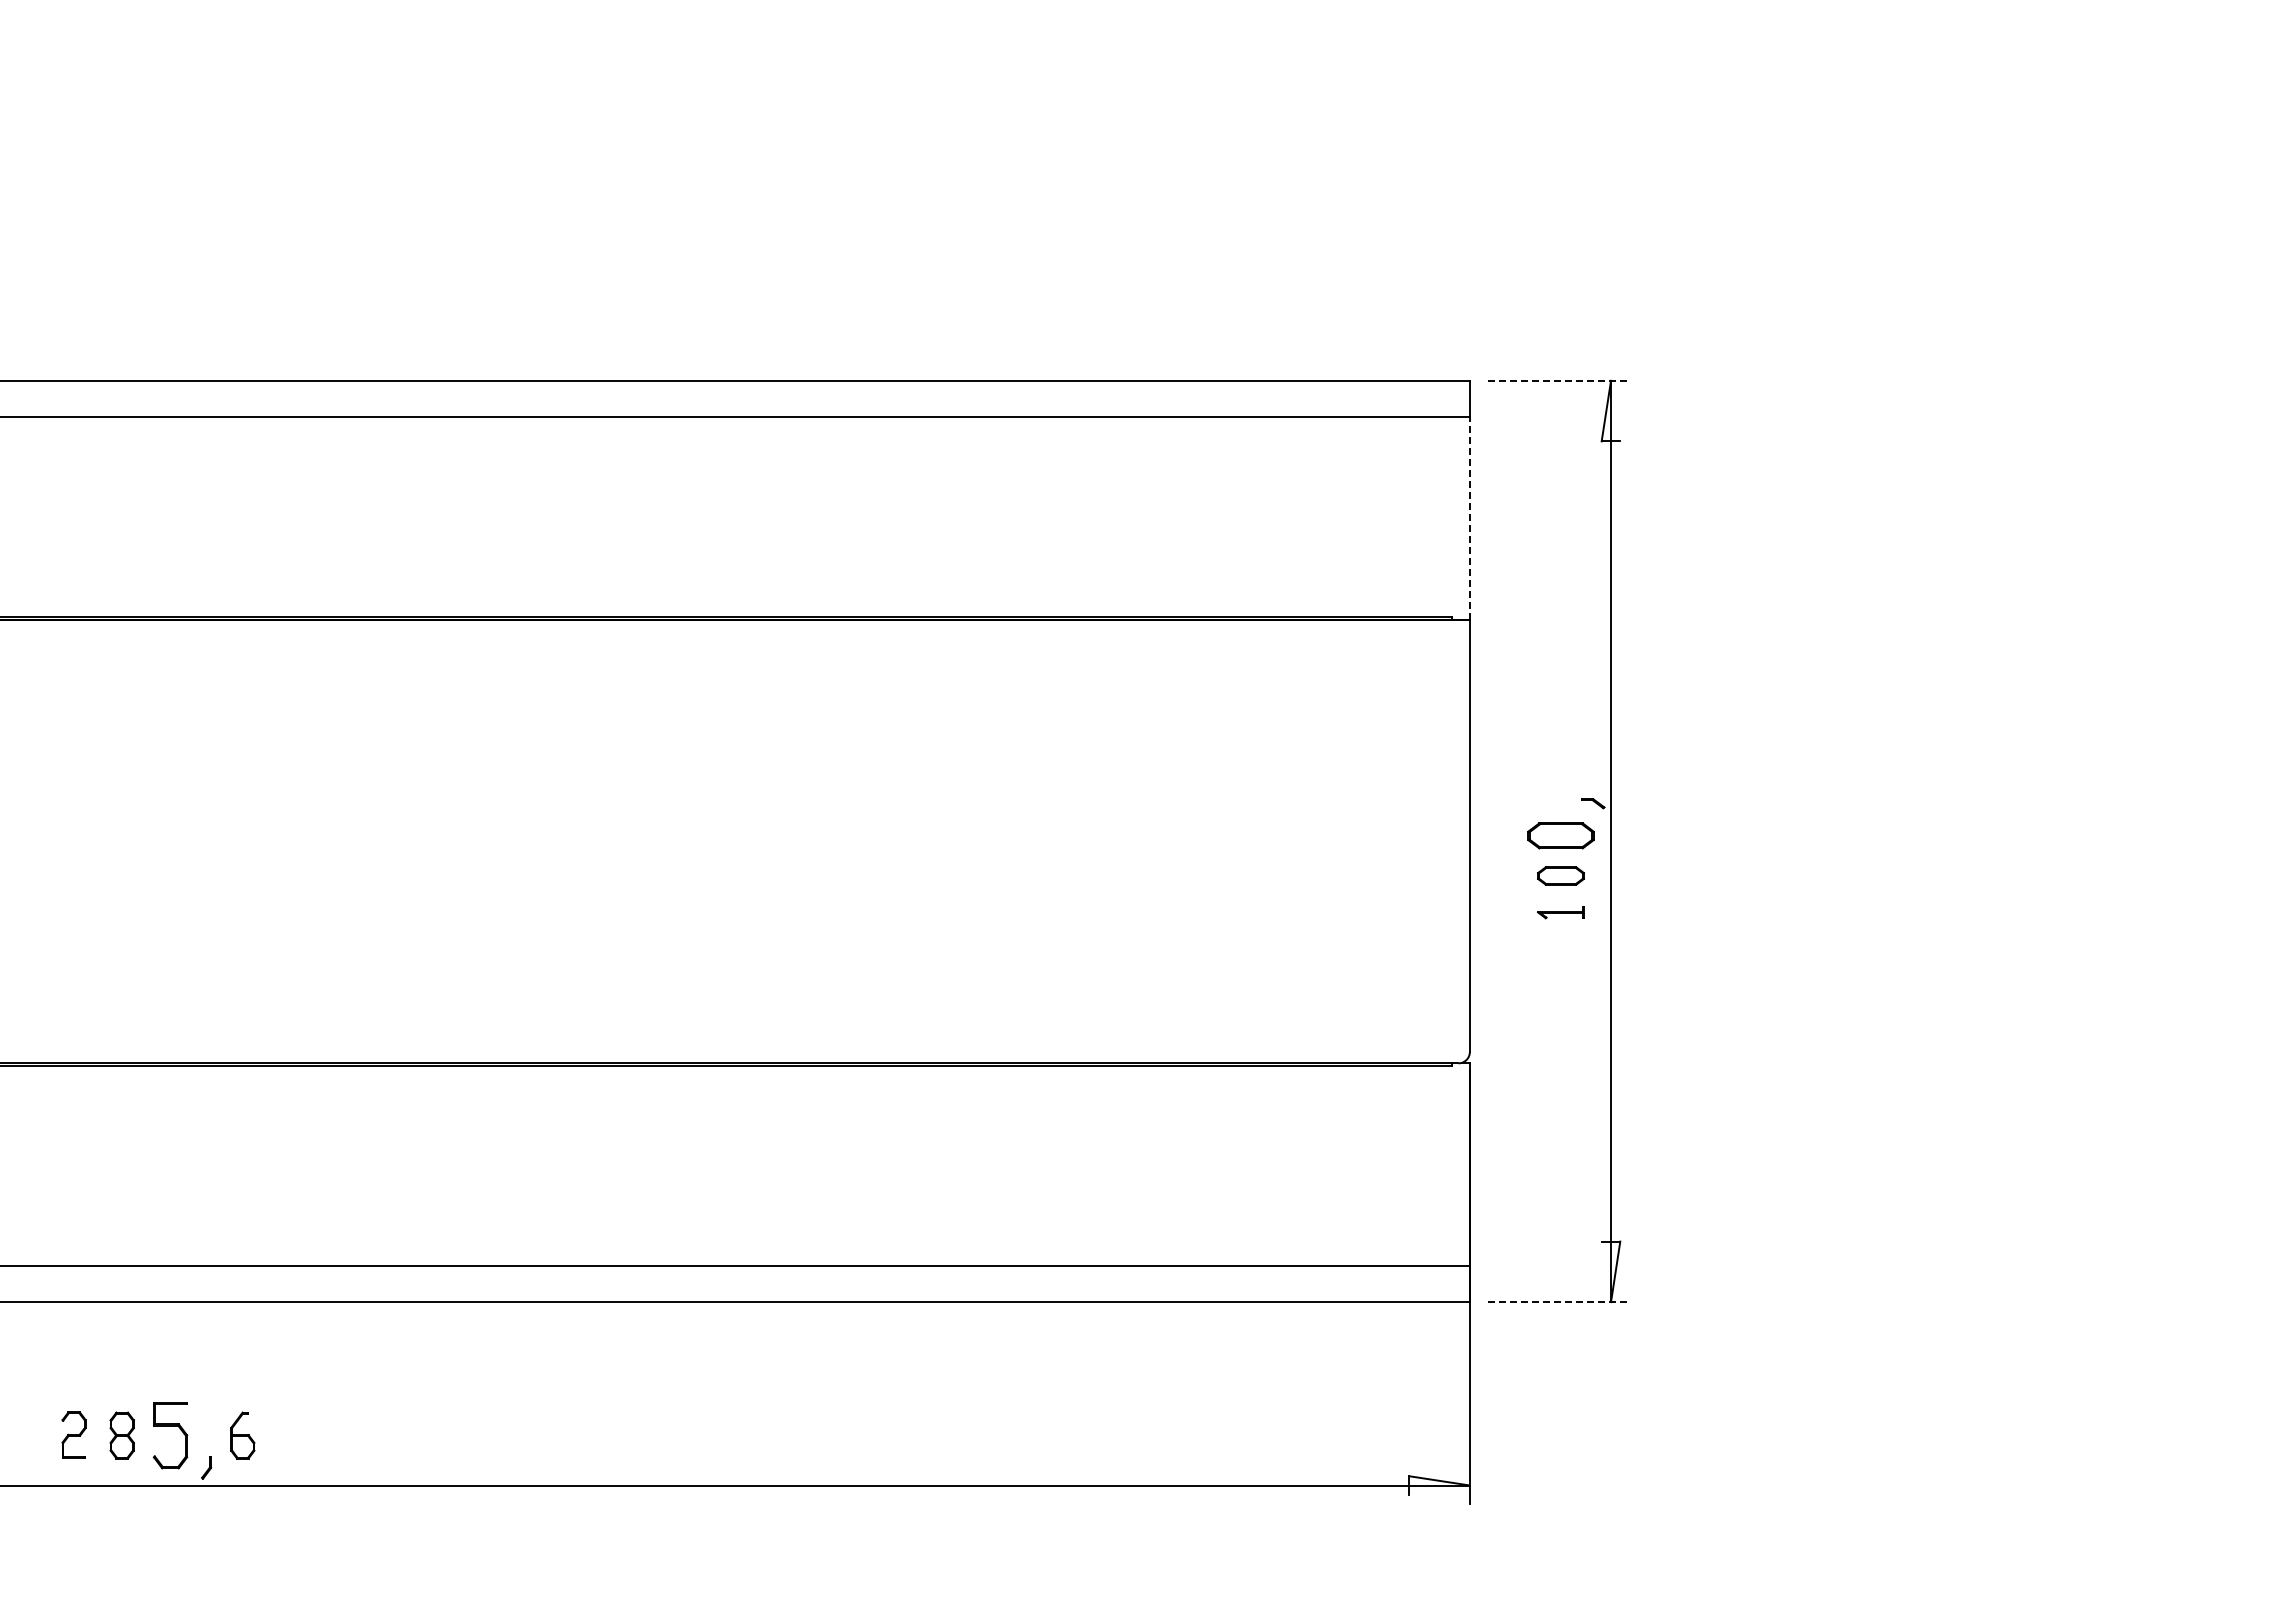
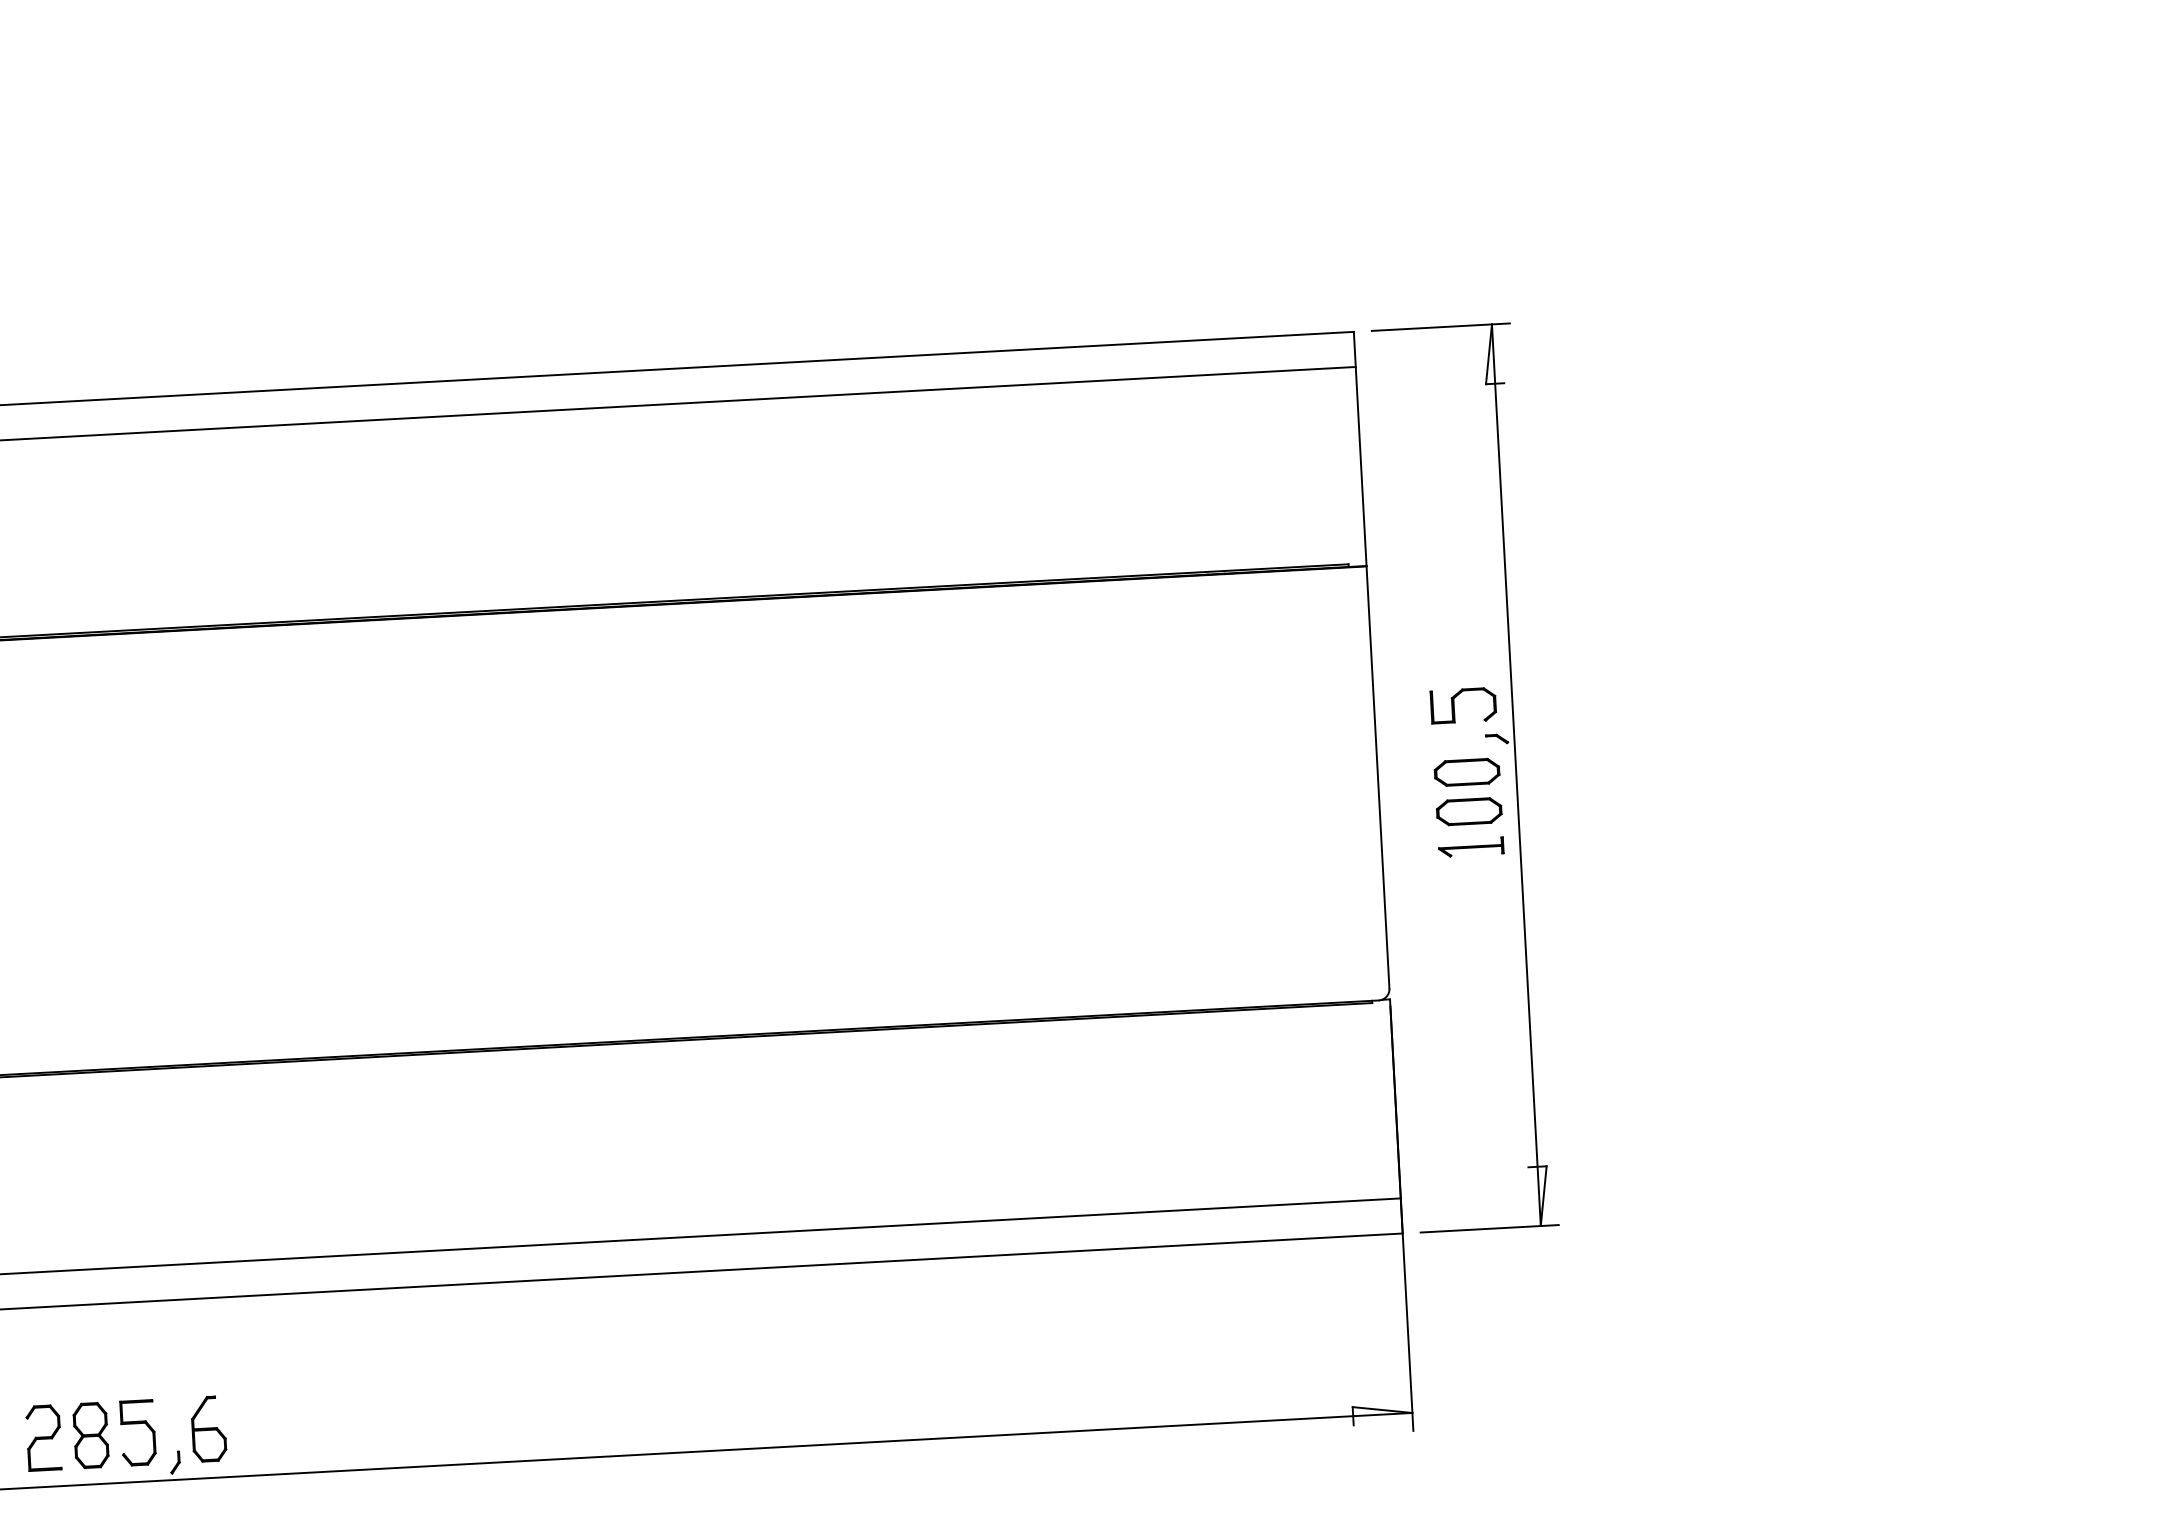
line: (1558, 380) -> (1440, 326), dashed -> solid
line: (1469, 518) -> (1360, 466), dashed -> solid
part: (1551, 767) -> (1454, 706), added
part: (1560, 875) -> (1468, 811), size x1.43
part: (1560, 912) -> (1470, 847), size x1.43
line: (1558, 1302) -> (1489, 1229), dashed -> solid
part: (73, 1434) -> (43, 1437), size x1.43
part: (121, 1435) -> (90, 1435), size x1.43
part: (242, 1435) -> (208, 1429), size x1.43

